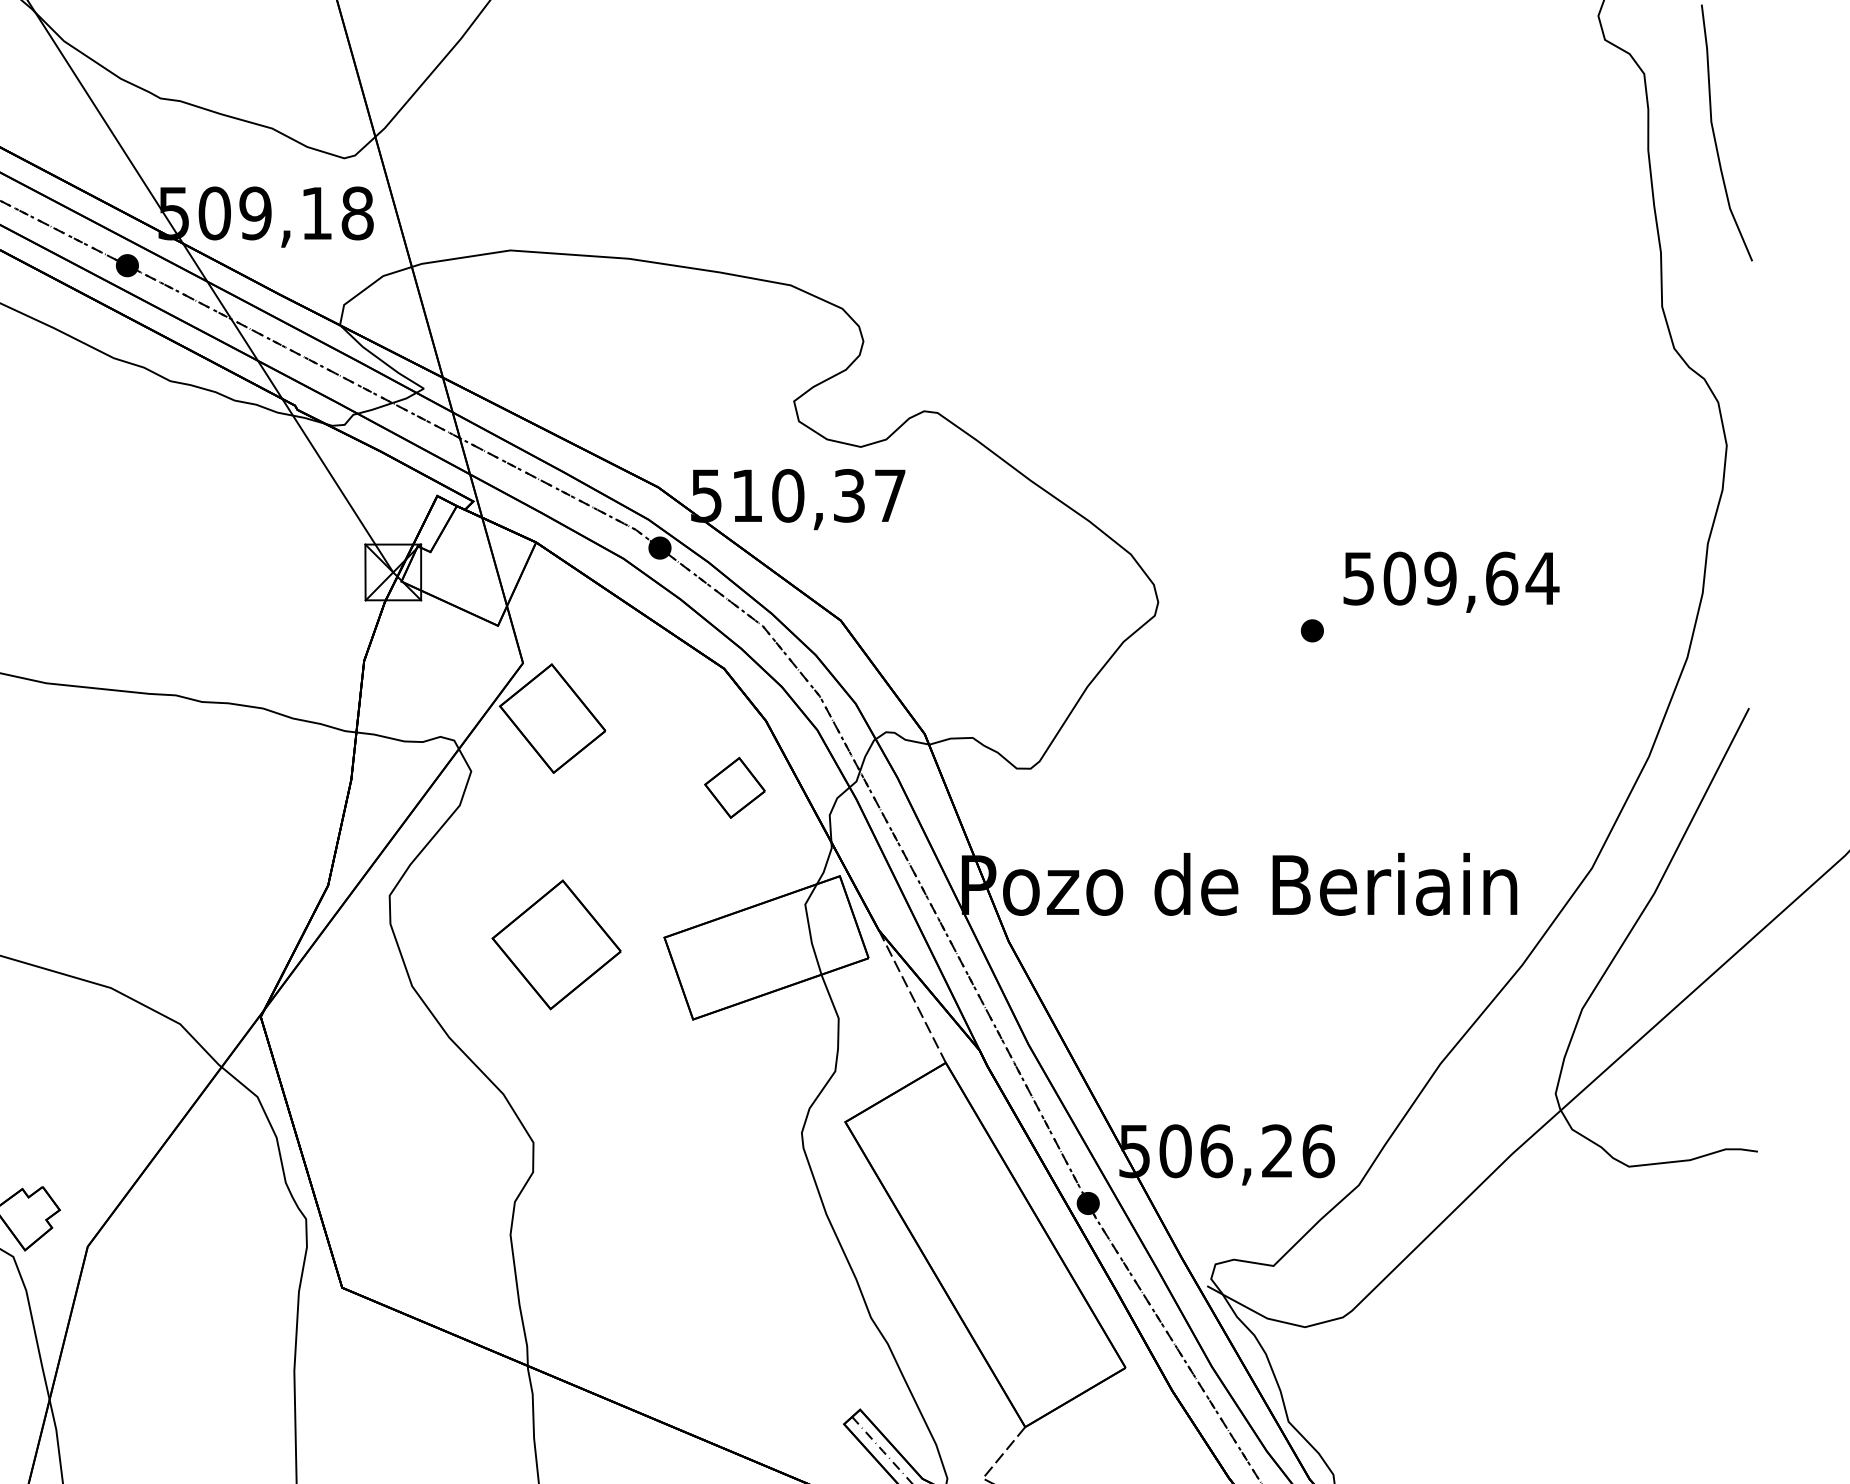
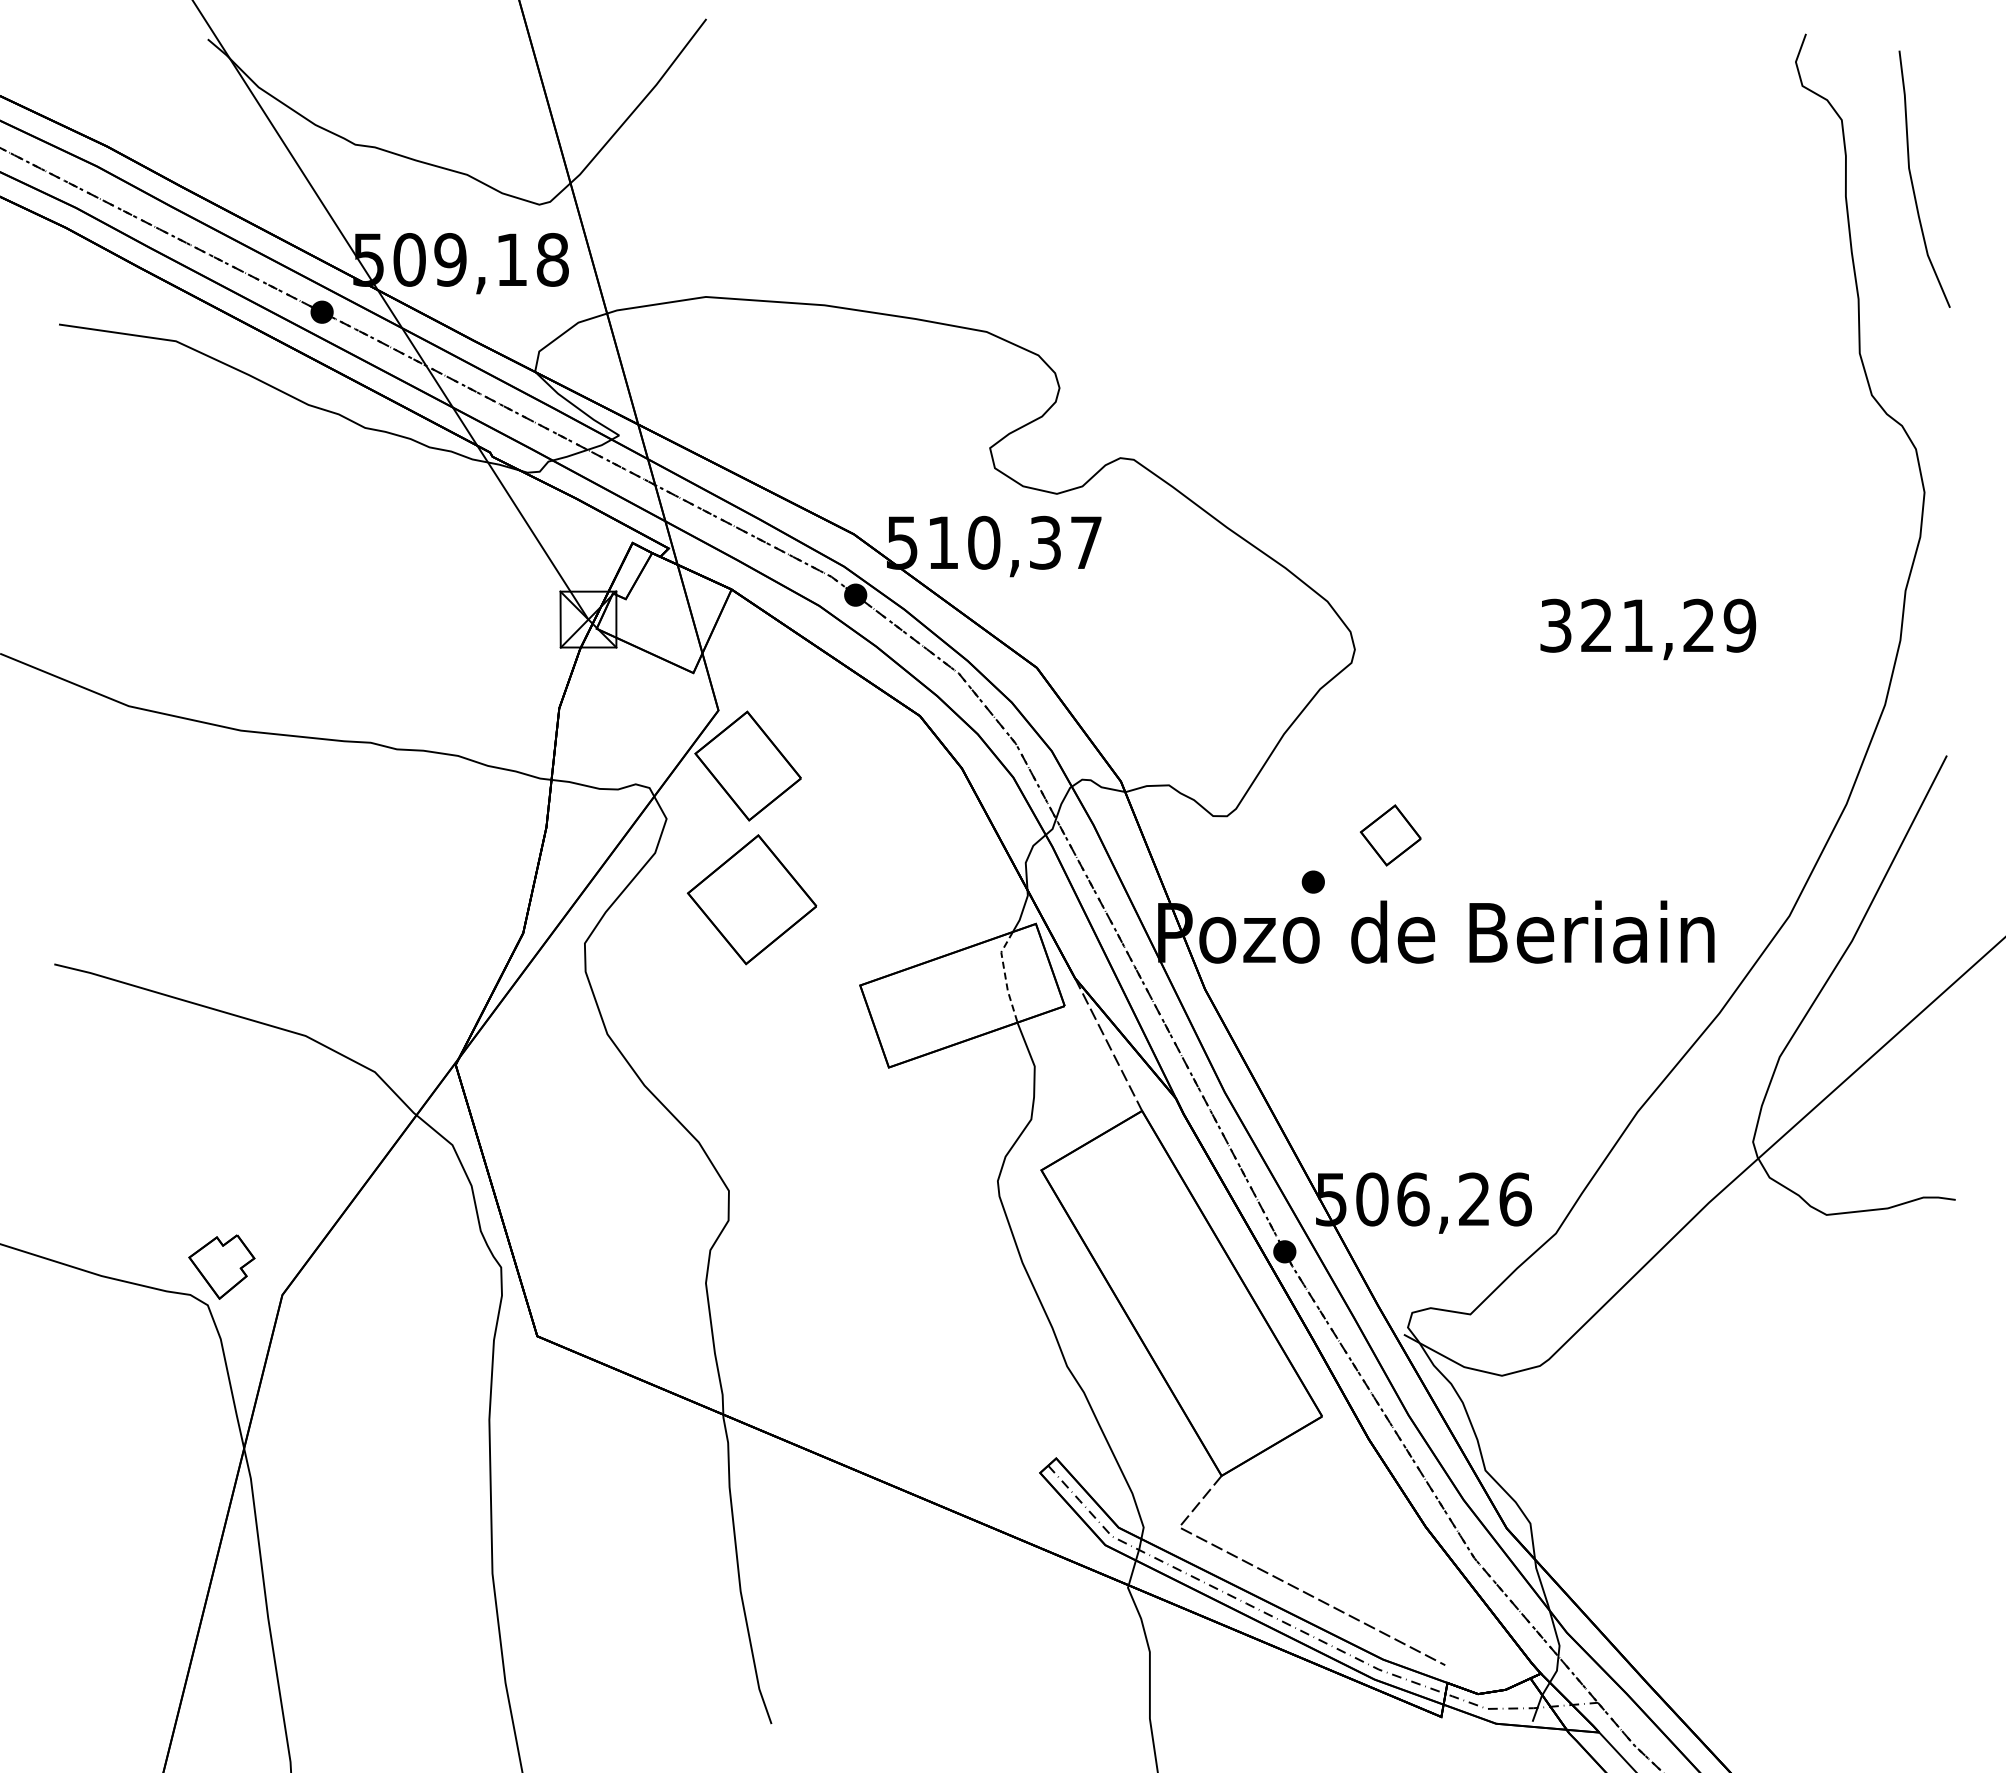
text: (1451, 578) -> (1648, 625), 509,64 -> 321,29
part: (1311, 630) -> (1312, 881), moved
part: (734, 787) -> (1390, 835), moved
line: (809, 928) -> (1005, 976), solid -> dashed
part: (555, 944) -> (751, 899), moved

